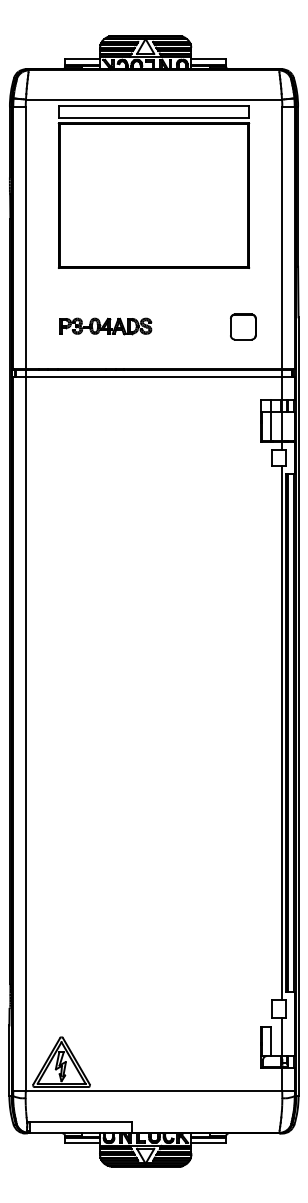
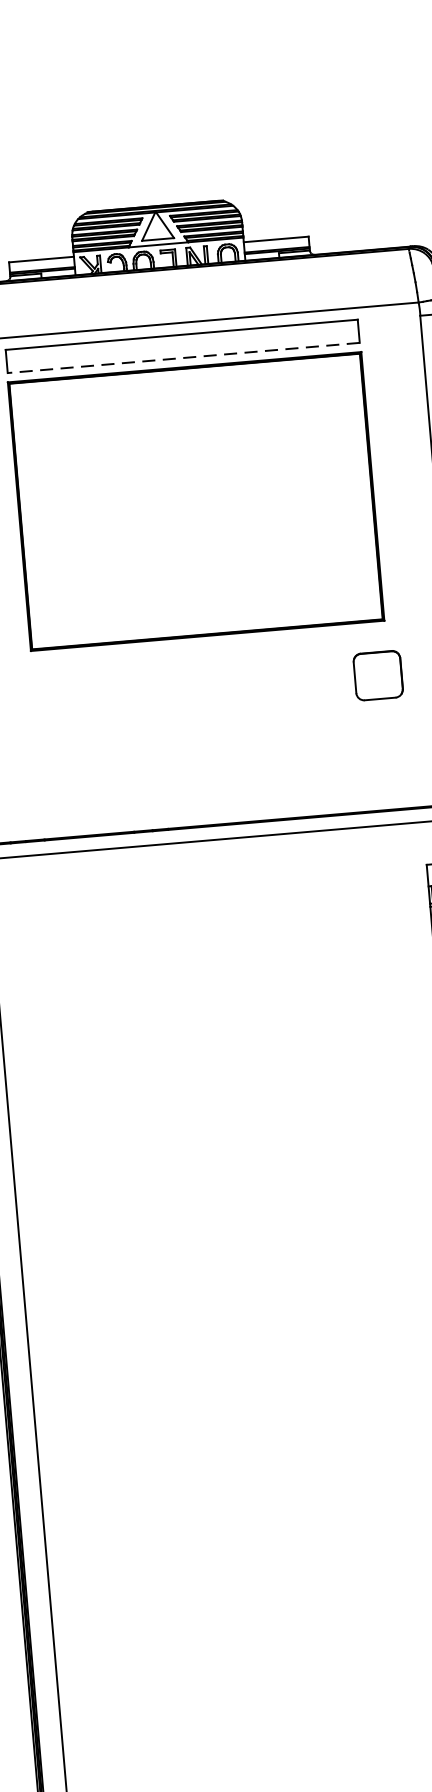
line: (153, 118) -> (182, 358), solid -> dashed
part: (105, 326) -> (126, 752), removed
part: (243, 326) -> (378, 674), moved

